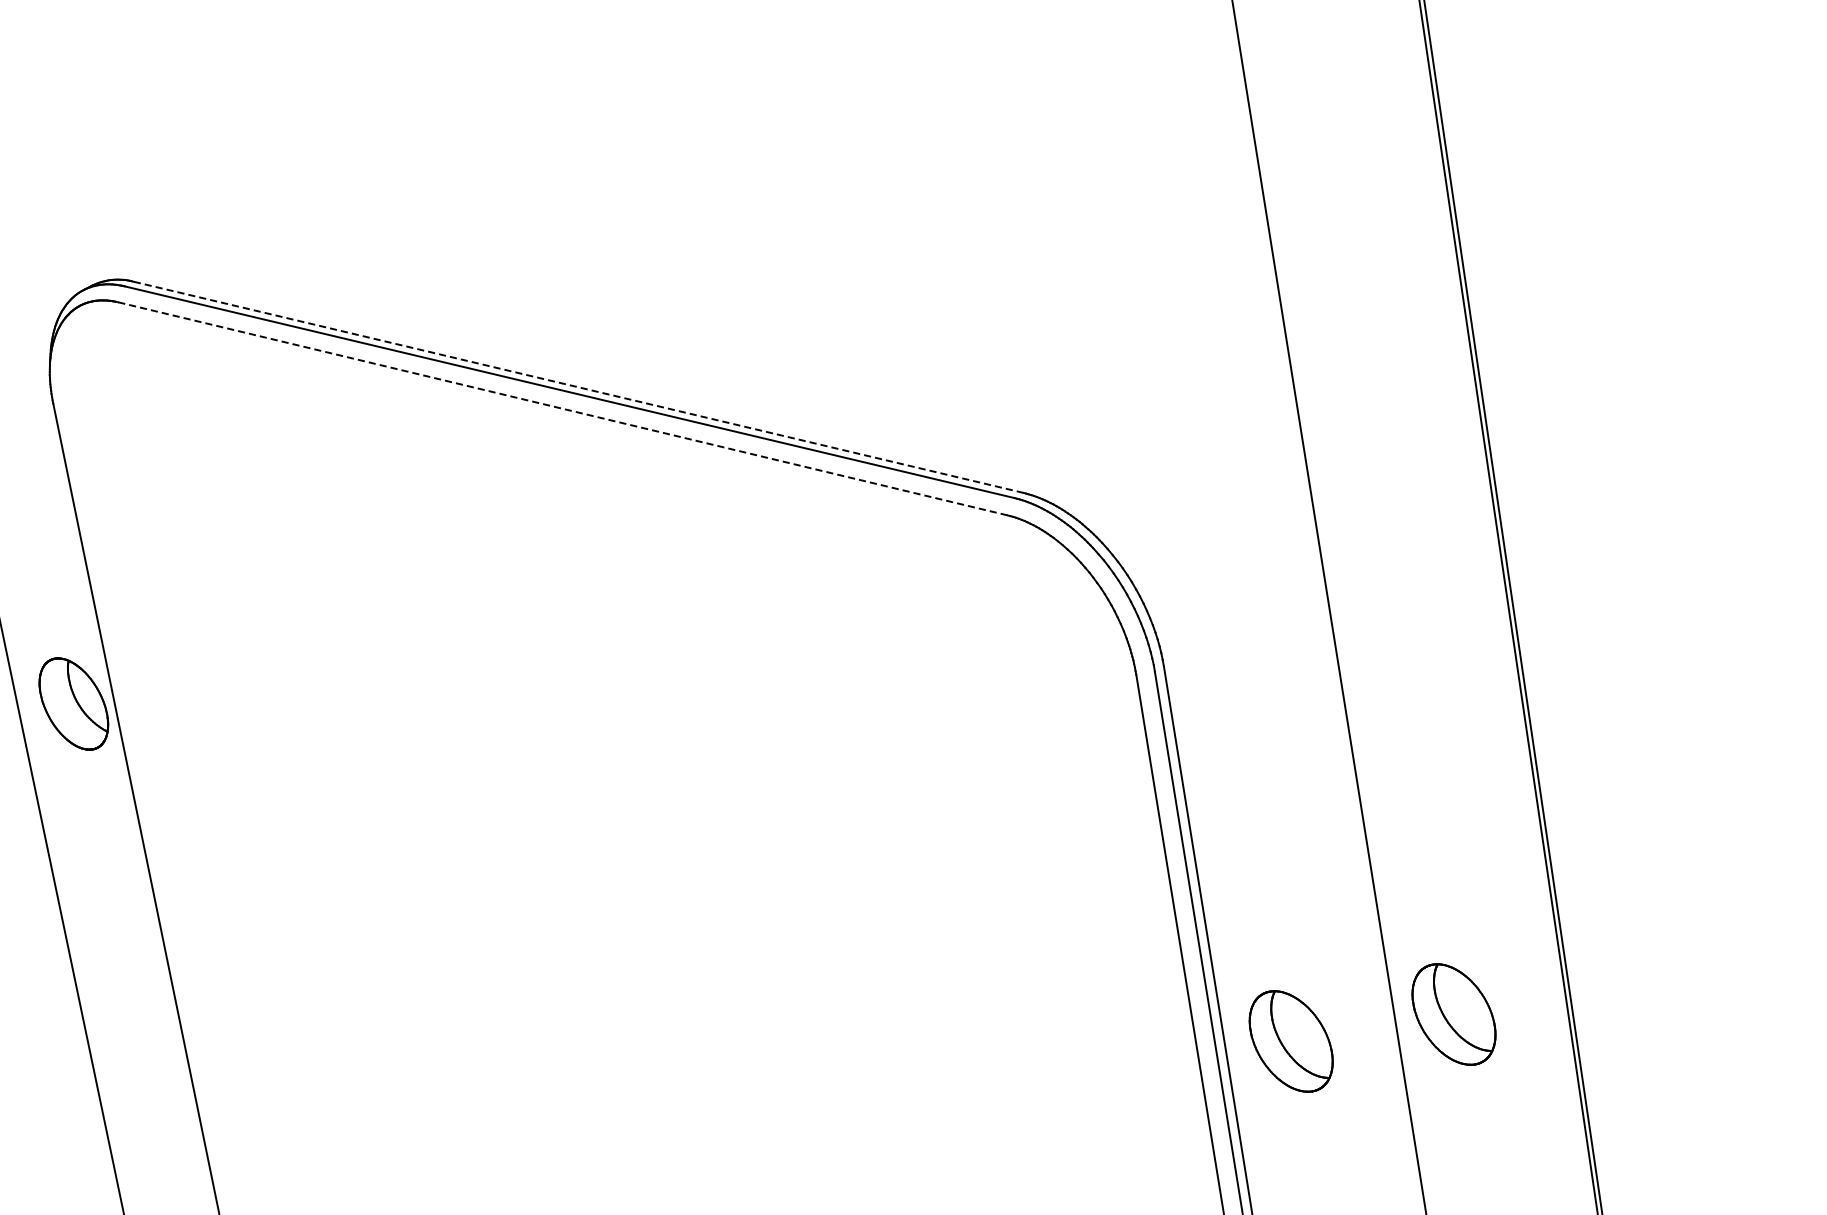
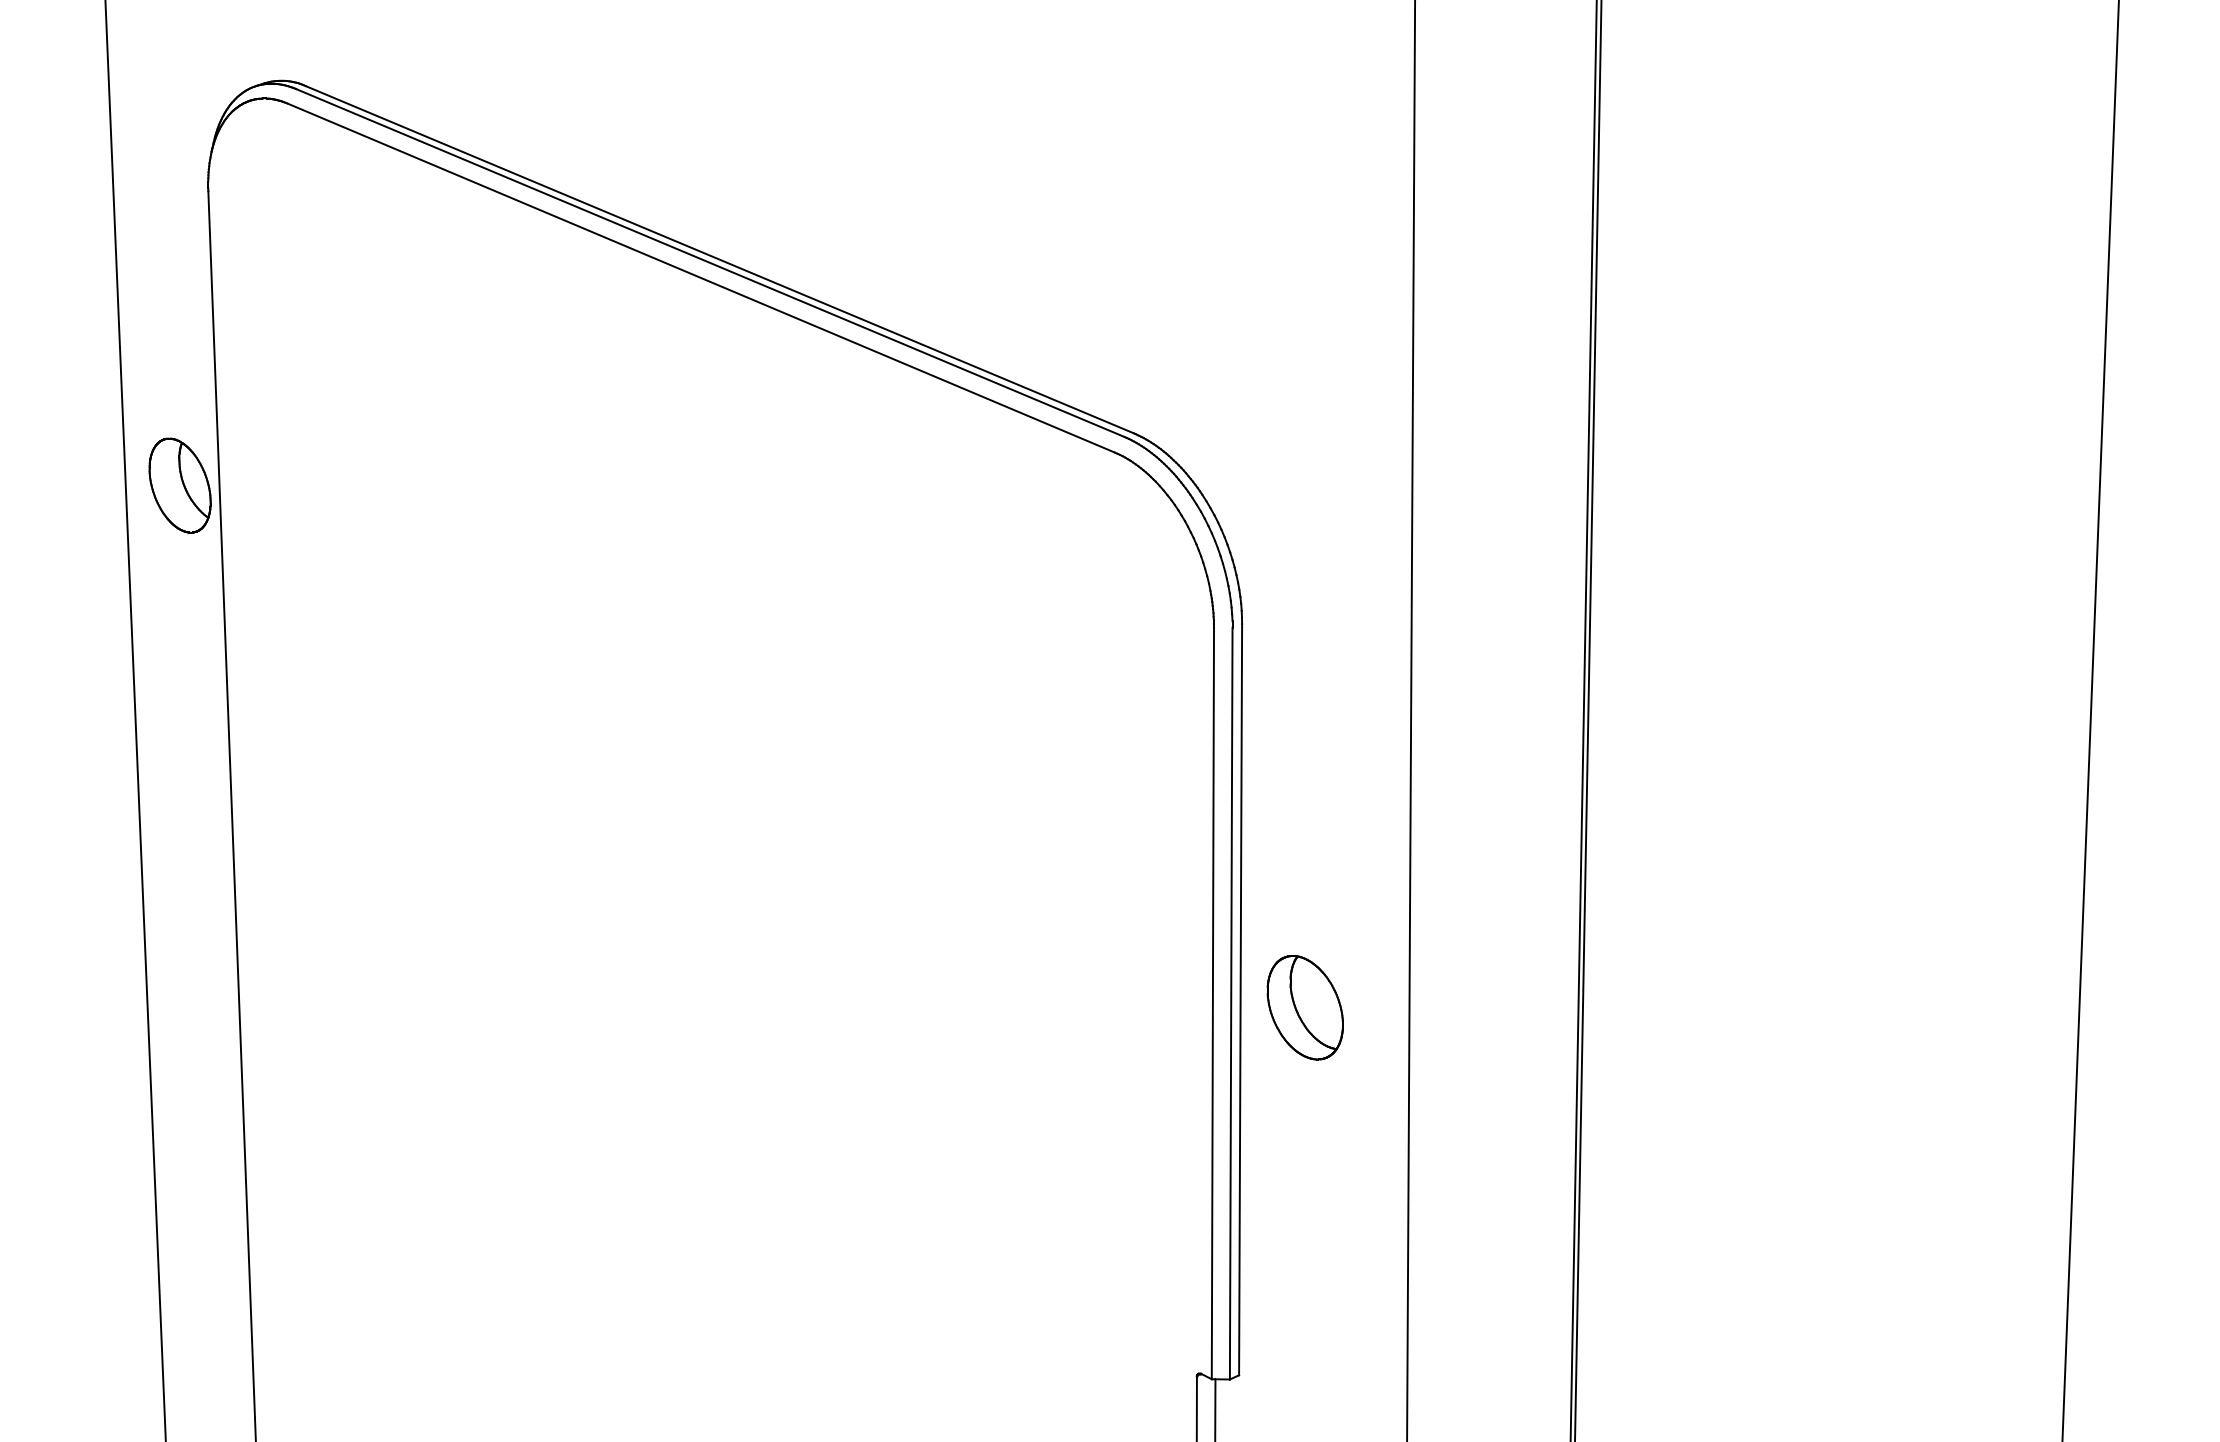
line: (578, 387) -> (719, 259), dashed -> solid
line: (562, 408) -> (700, 277), dashed -> solid
part: (1453, 1014) -> (1466, 1007), removed

